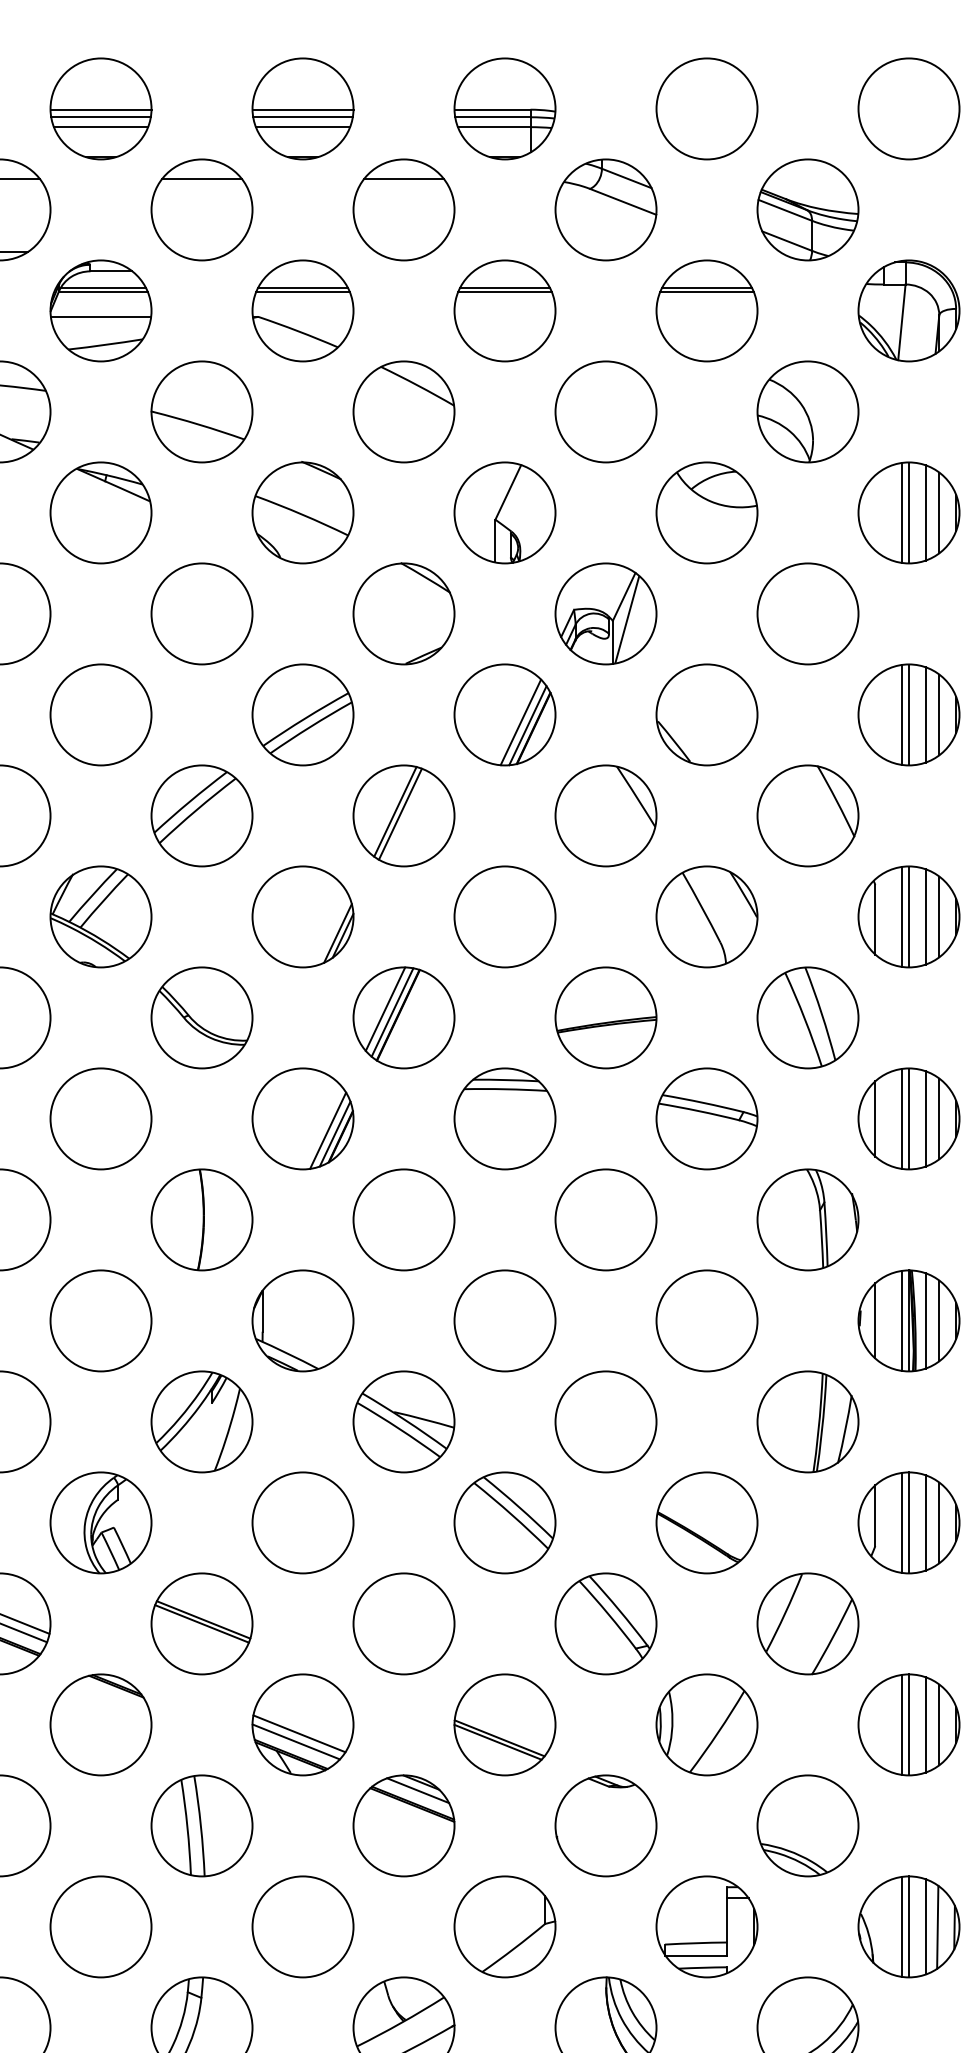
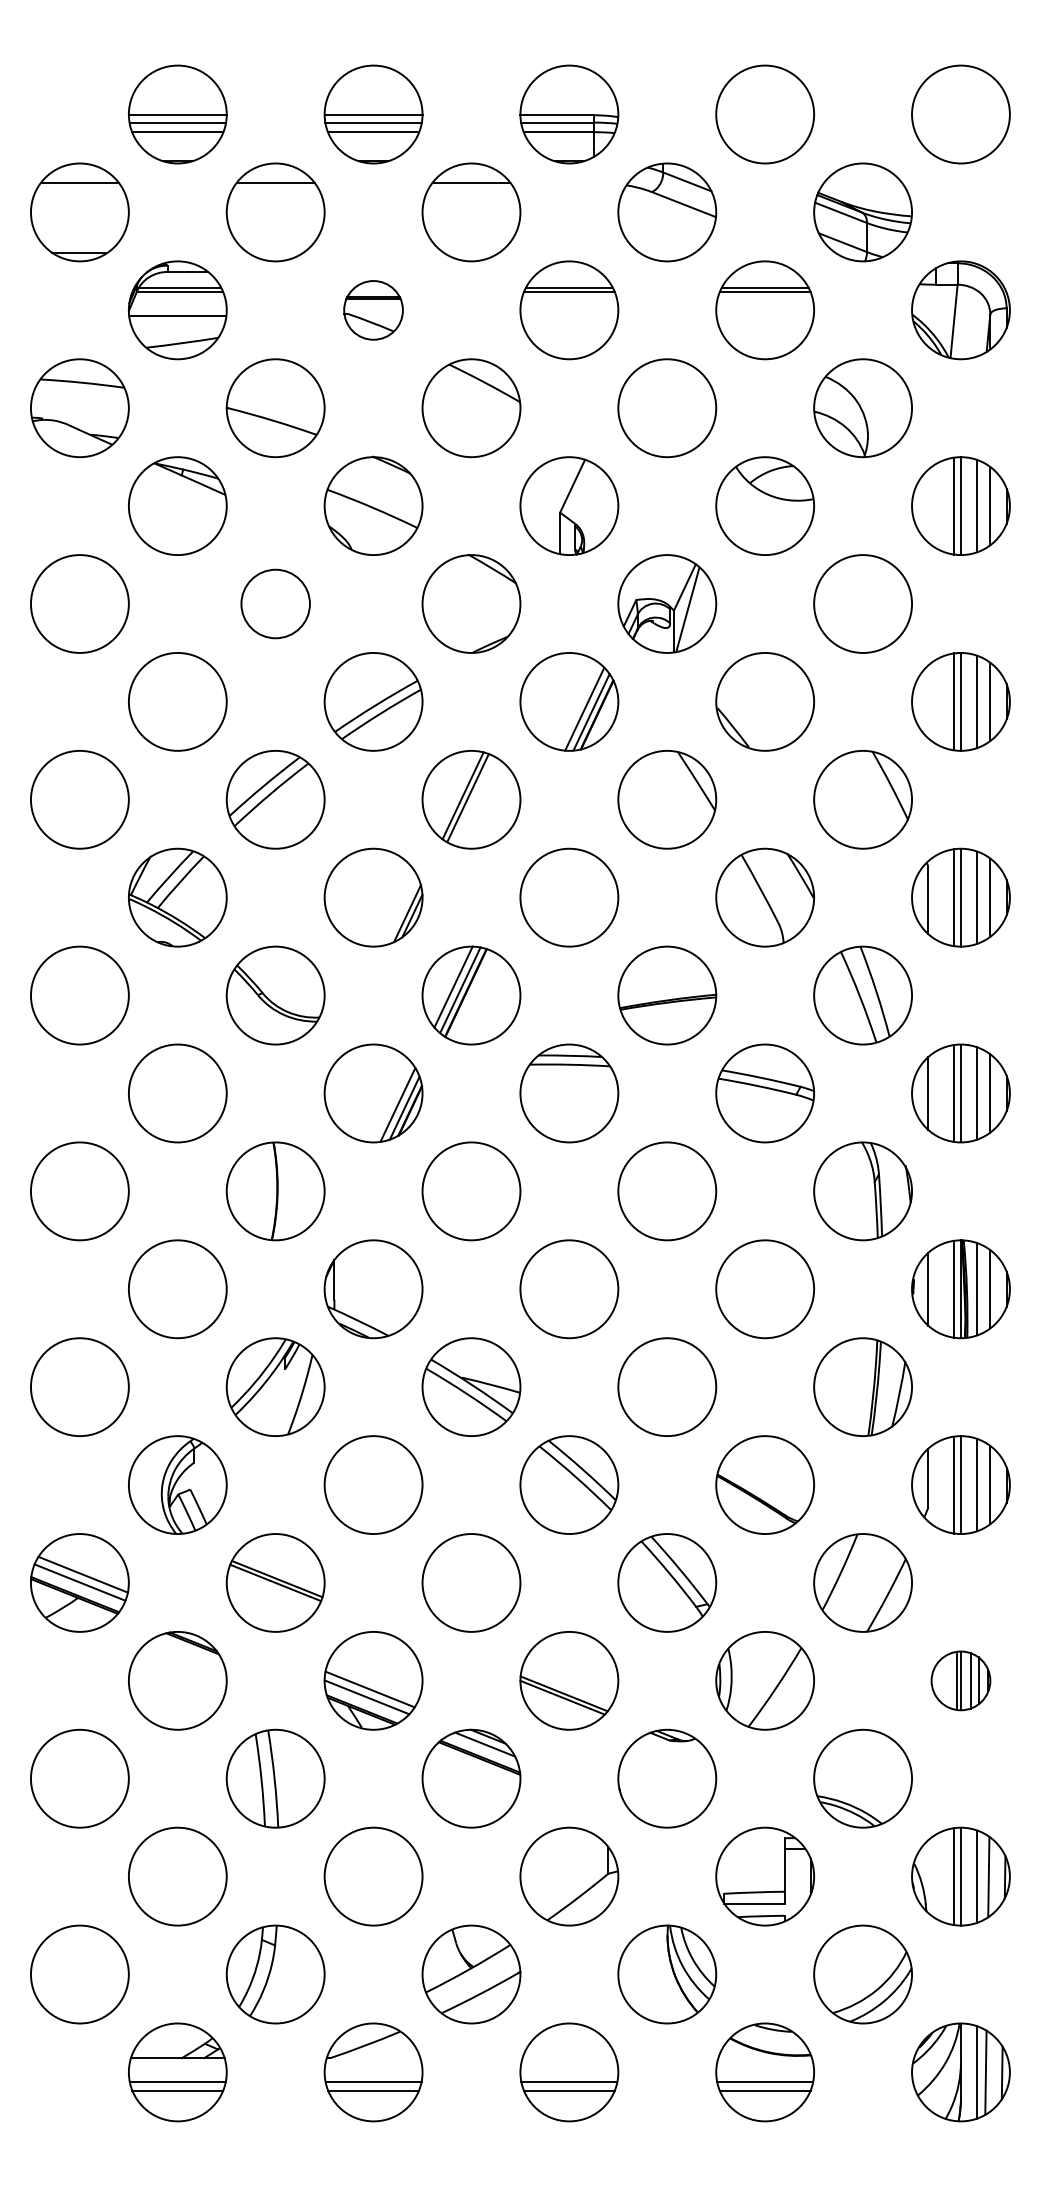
part: (302, 311) -> (373, 310), size x0.6
circle: (201, 613) -> (275, 603), size x0.7
part: (908, 1724) -> (960, 1680), size x0.6

